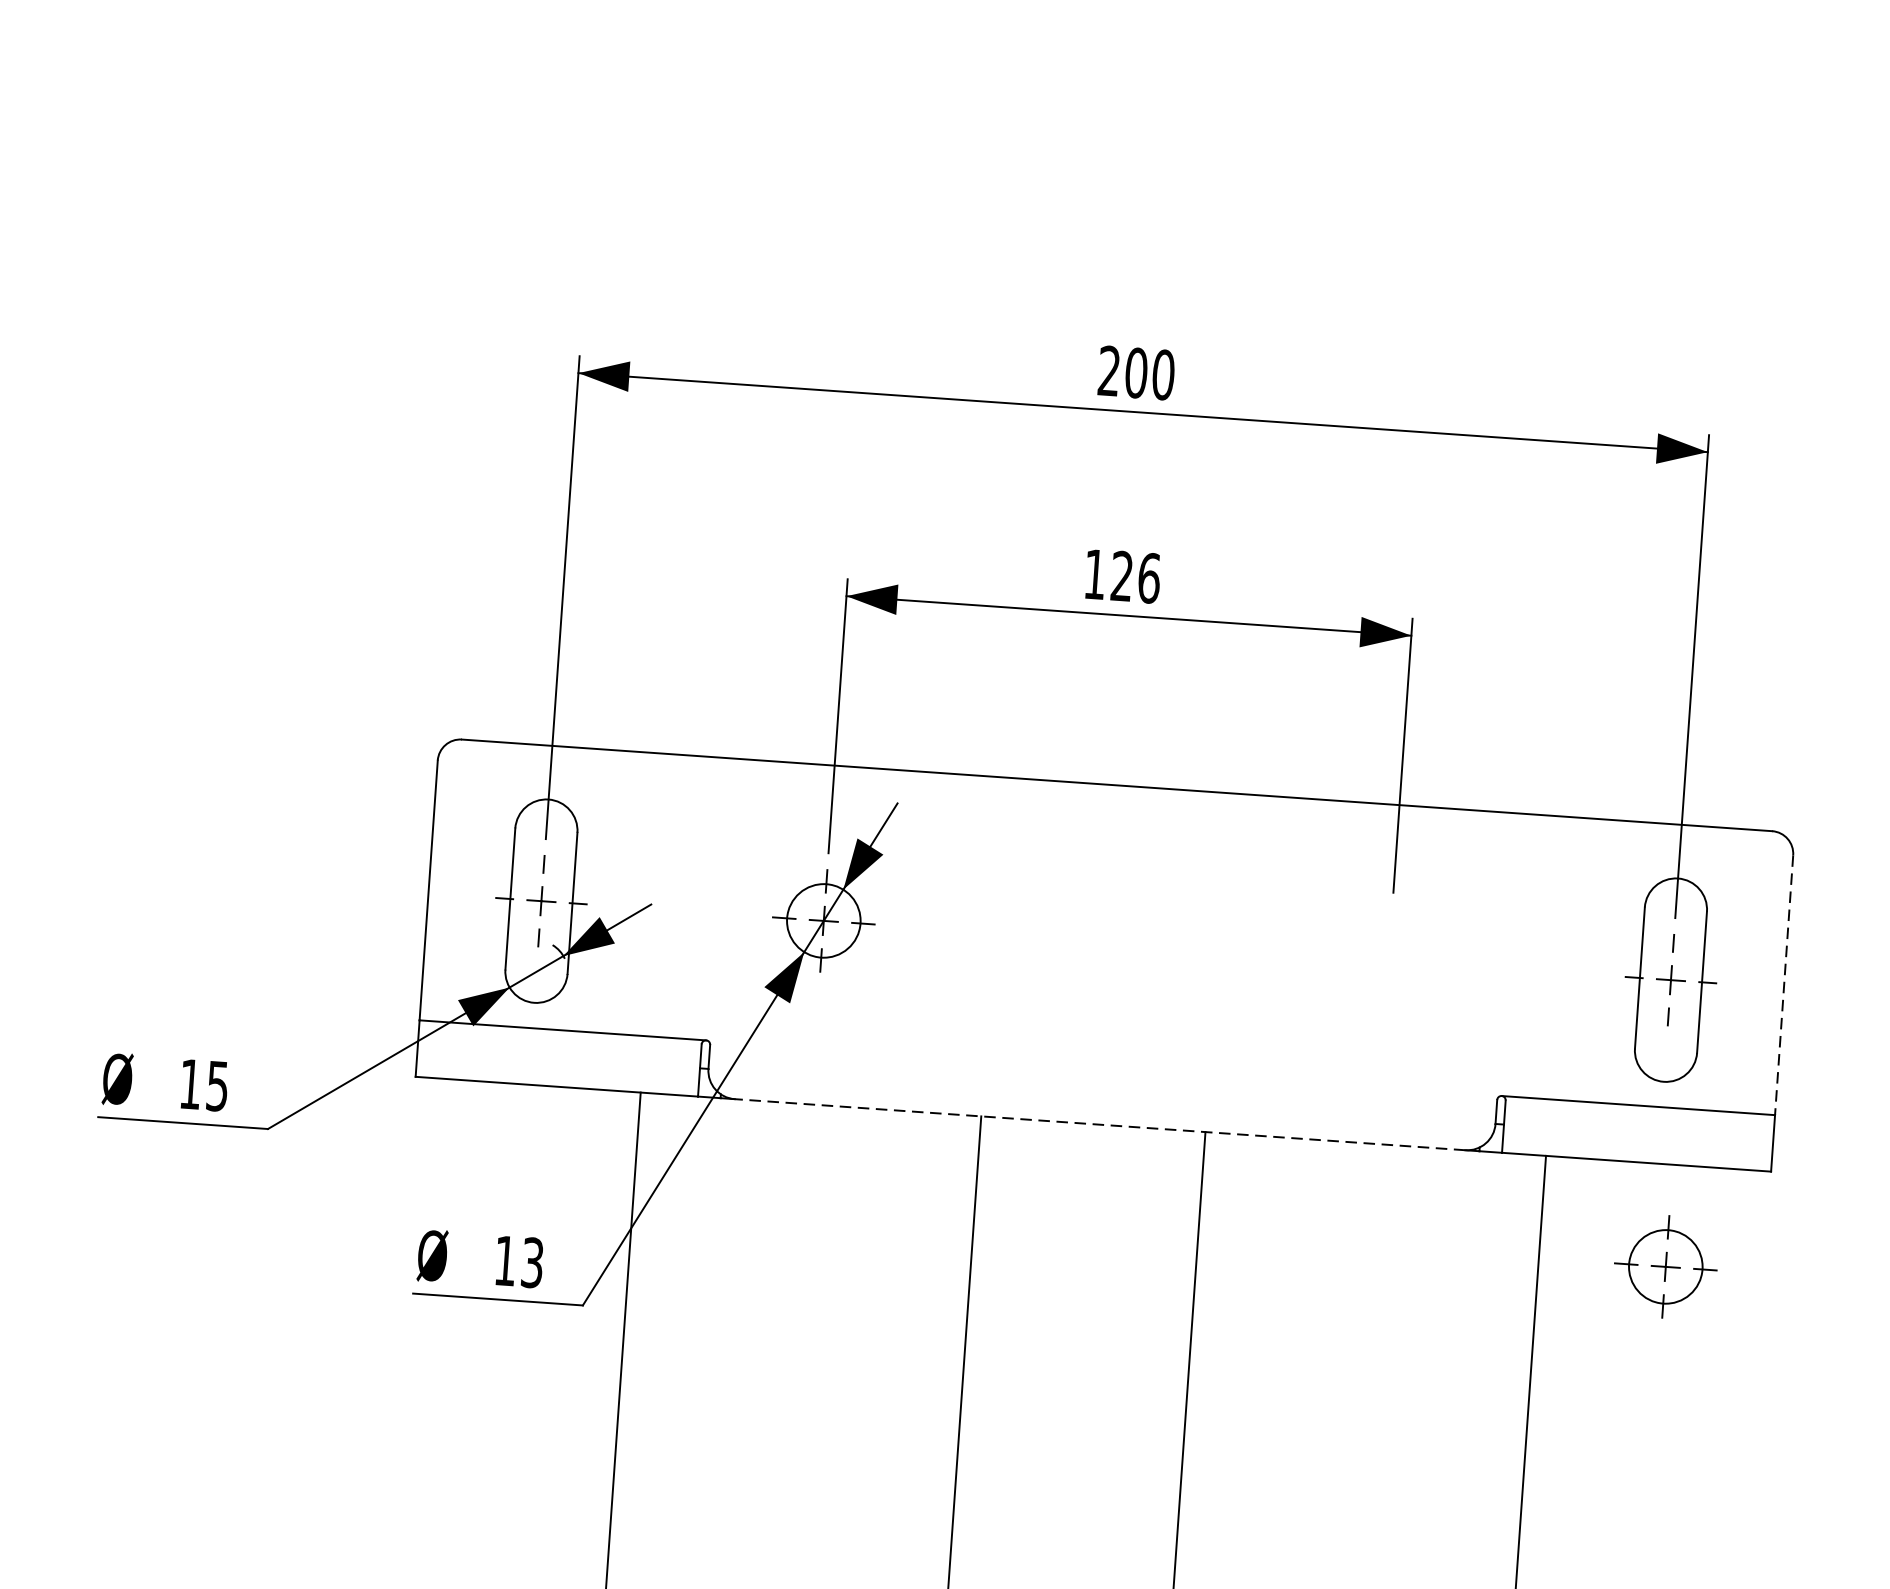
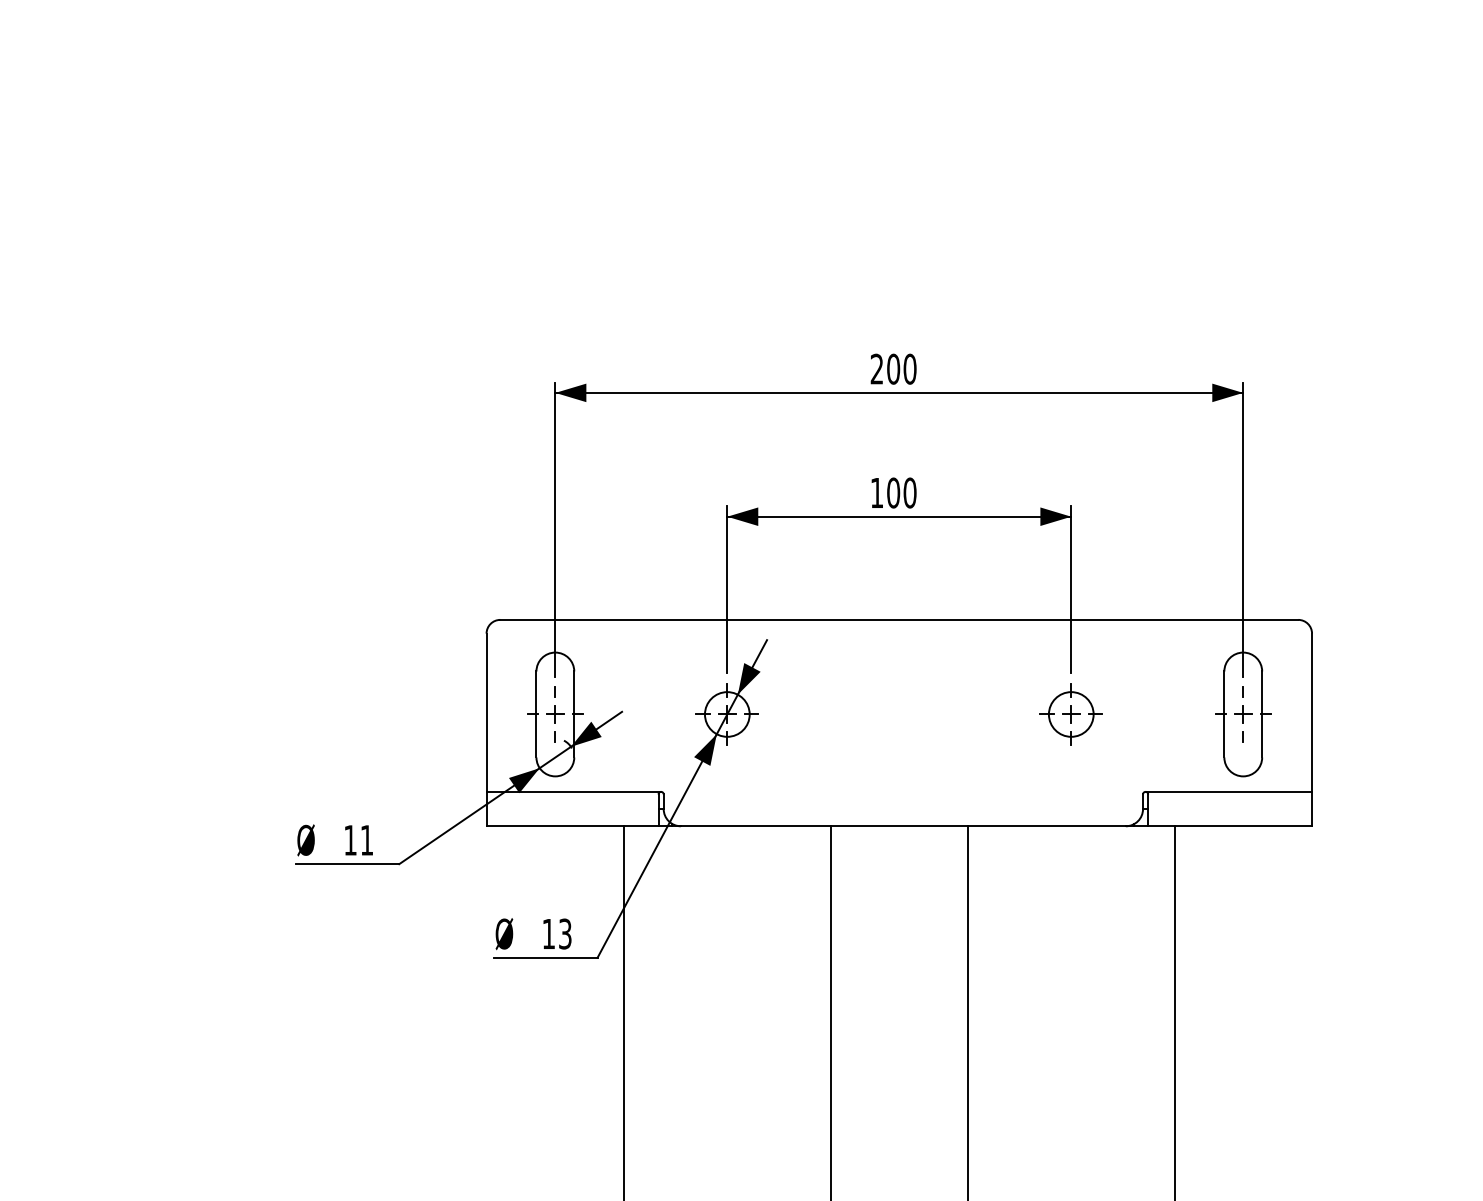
text: (1135, 576) -> (901, 492), 126 -> 100
line: (1784, 986) -> (1312, 713), dashed -> solid
text: (216, 1086) -> (366, 840), 15 -> 11
line: (1098, 1124) -> (902, 826), dashed -> solid
part: (1664, 1266) -> (1070, 714), moved

